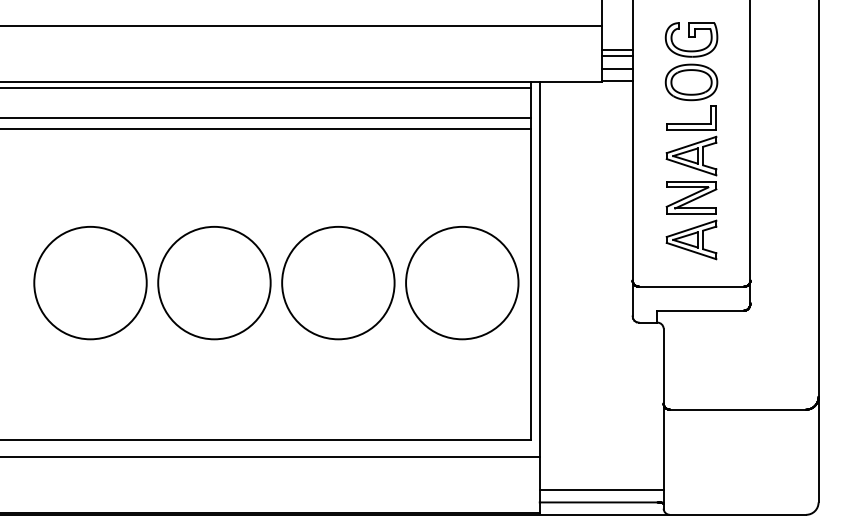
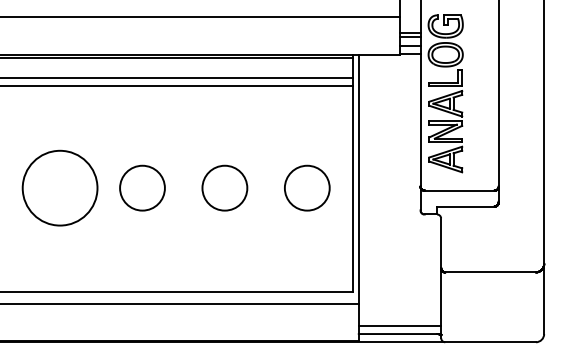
part: (691, 140) -> (445, 93), moved
circle: (214, 282) -> (142, 187), size x0.6
circle: (337, 282) -> (224, 187), size x0.6
circle: (461, 282) -> (306, 187), size x0.6

